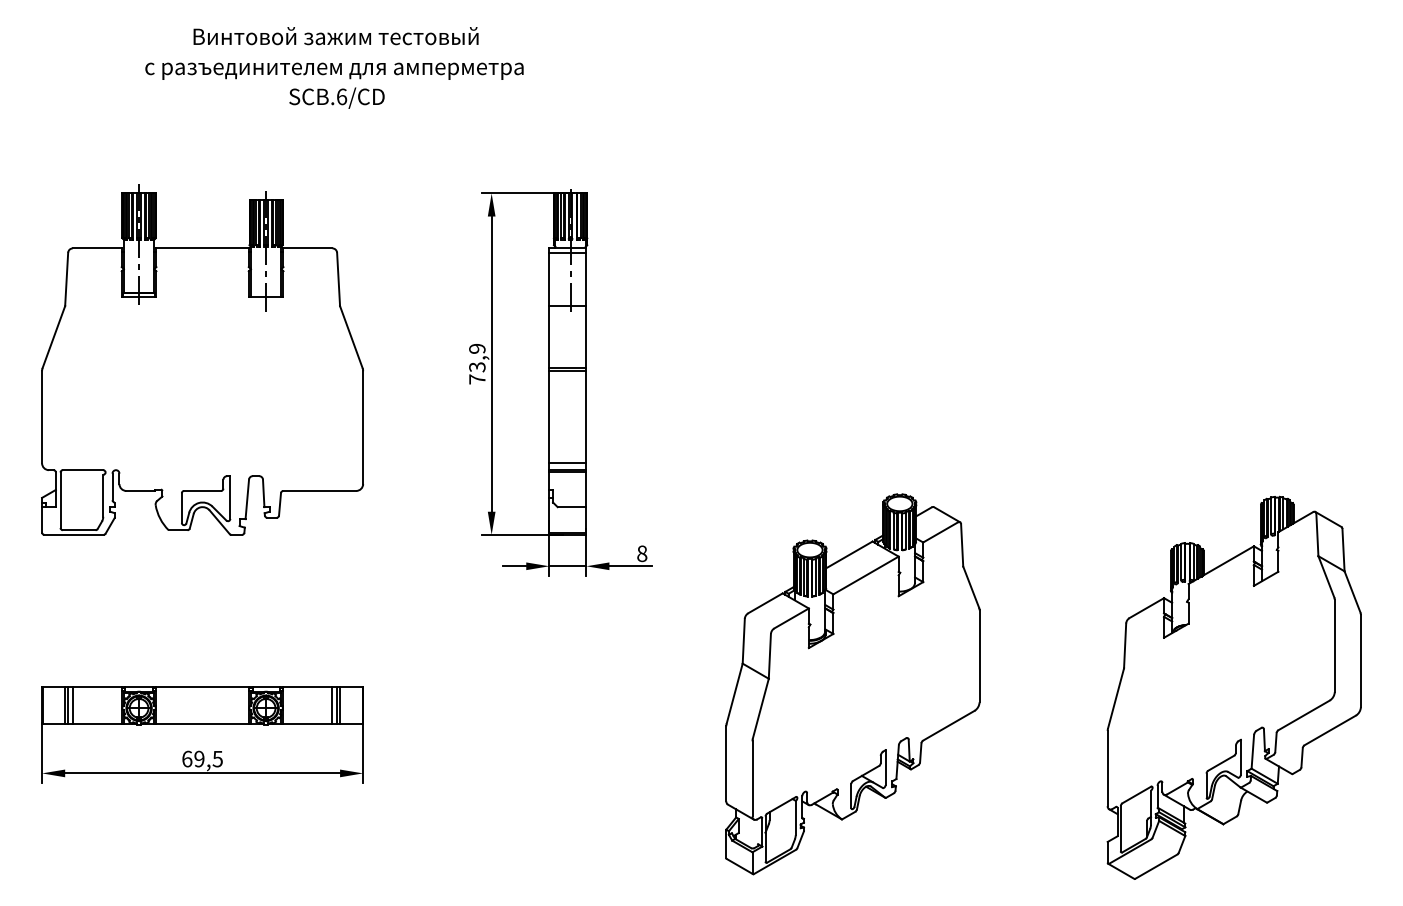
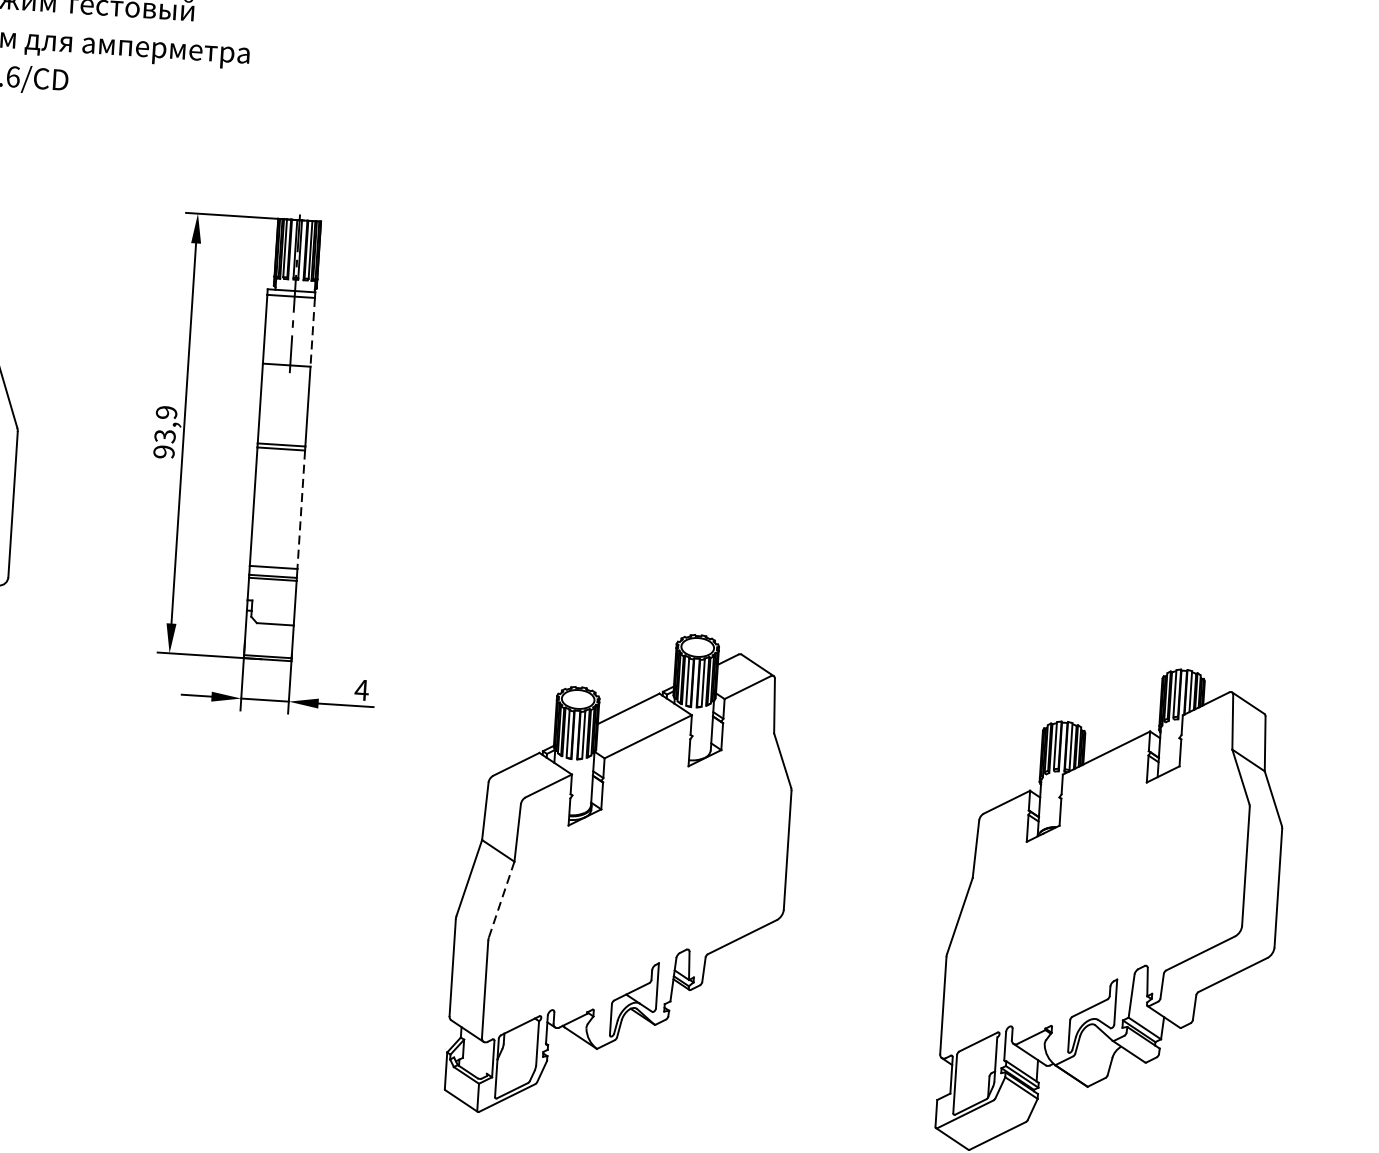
line: (586, 279) -> (312, 332), solid -> dashed
text: (477, 379) -> (164, 452), 73,9 -> 93,9
line: (586, 417) -> (301, 510), solid -> dashed
text: (641, 553) -> (360, 689), 8 -> 4
line: (760, 708) -> (501, 899), solid -> dashed

